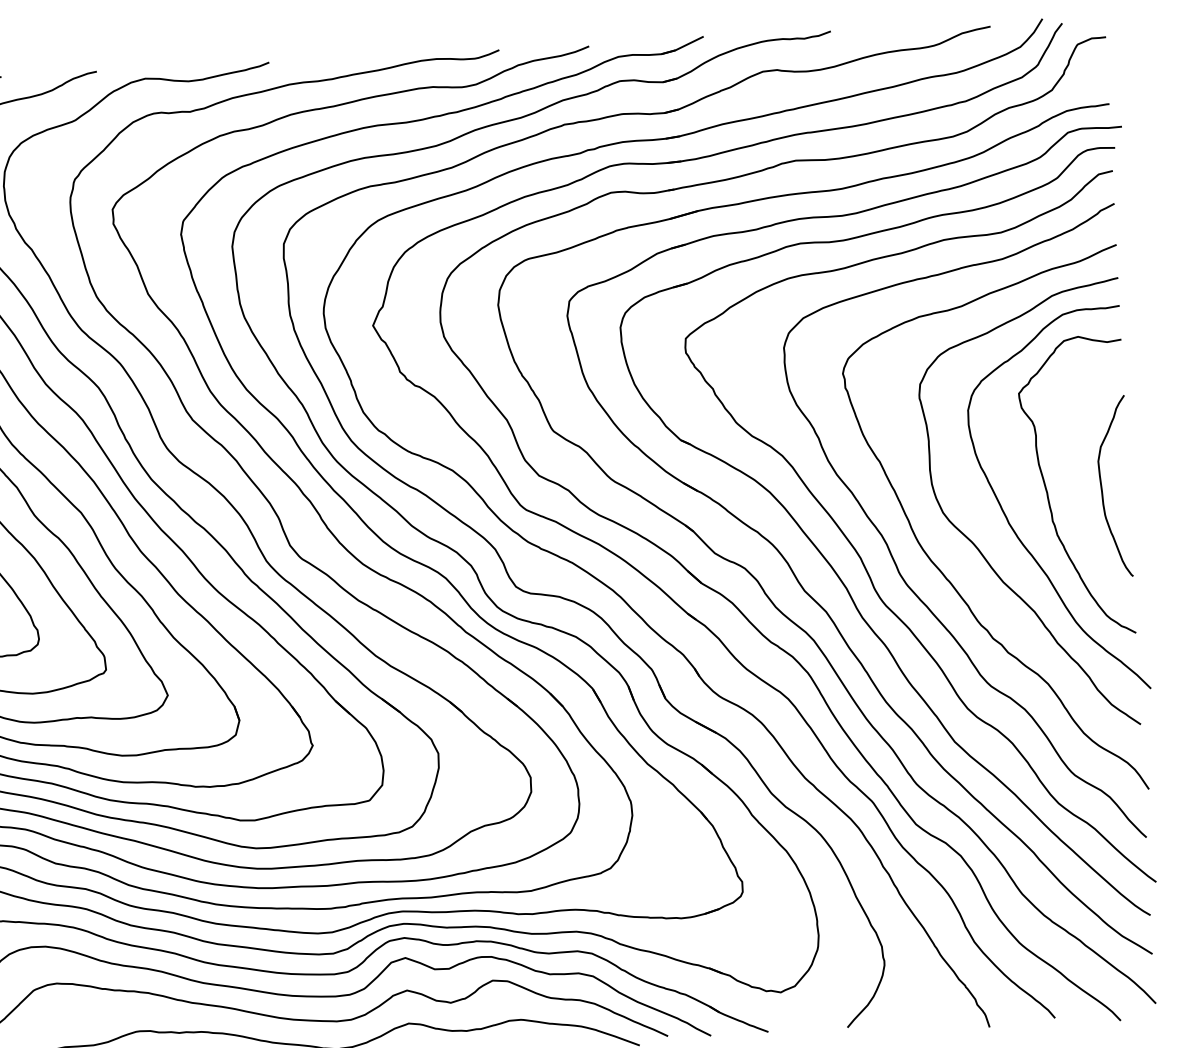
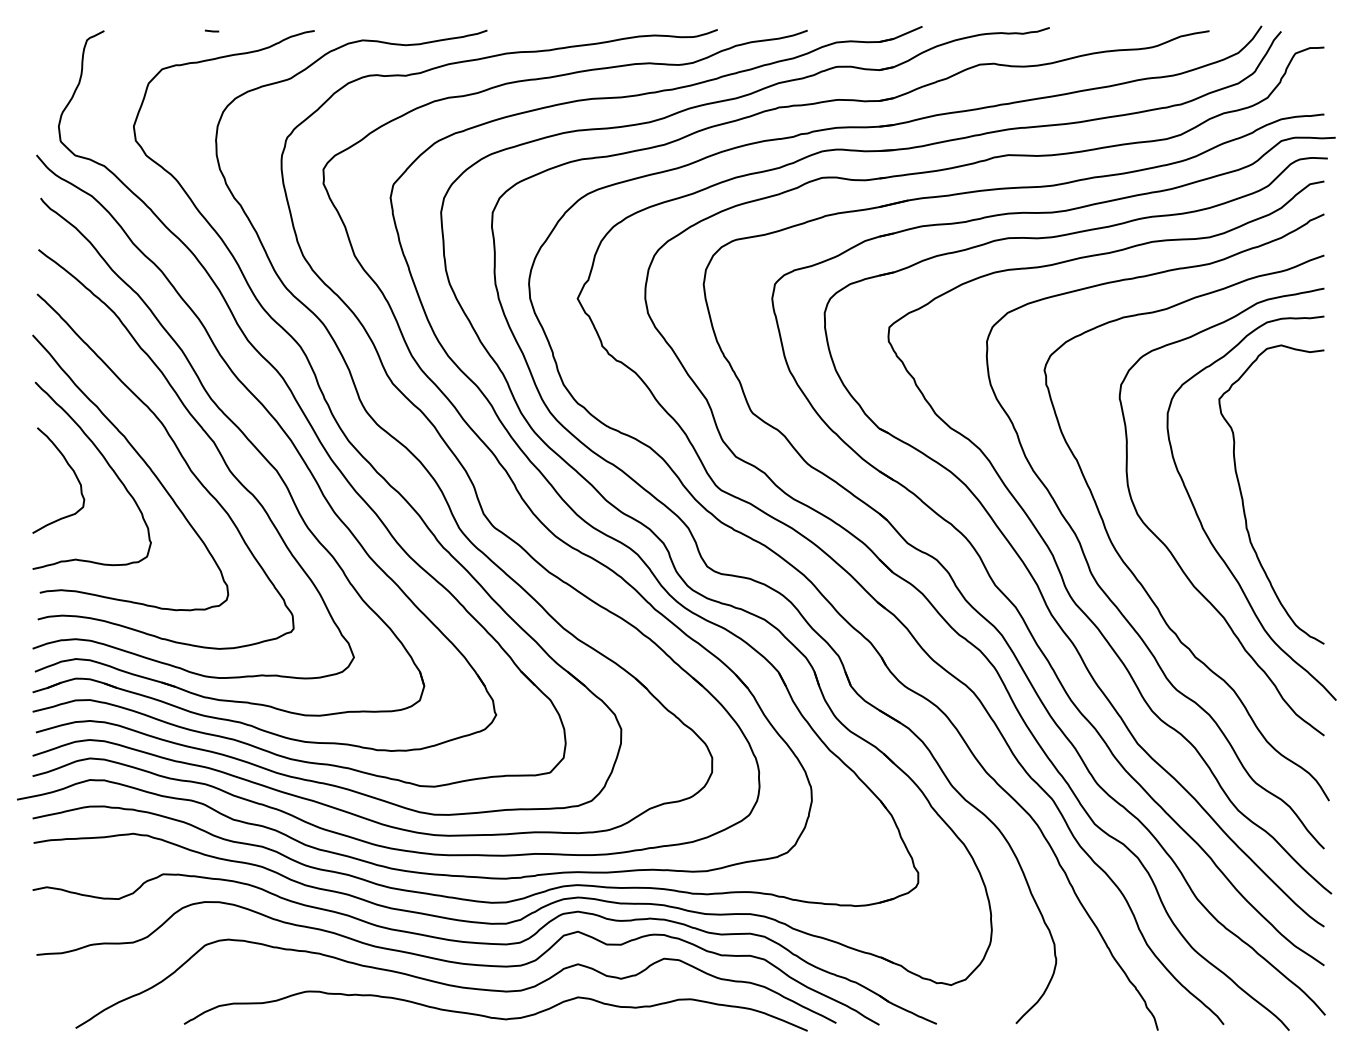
curve: (1103, 489) -> (1298, 499), removed

